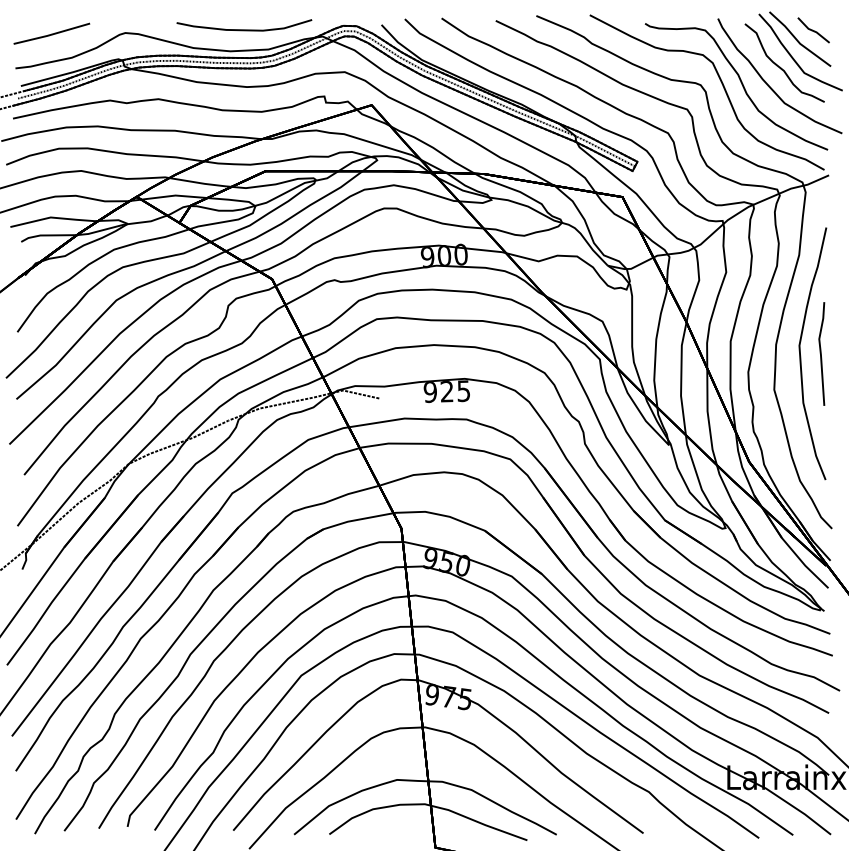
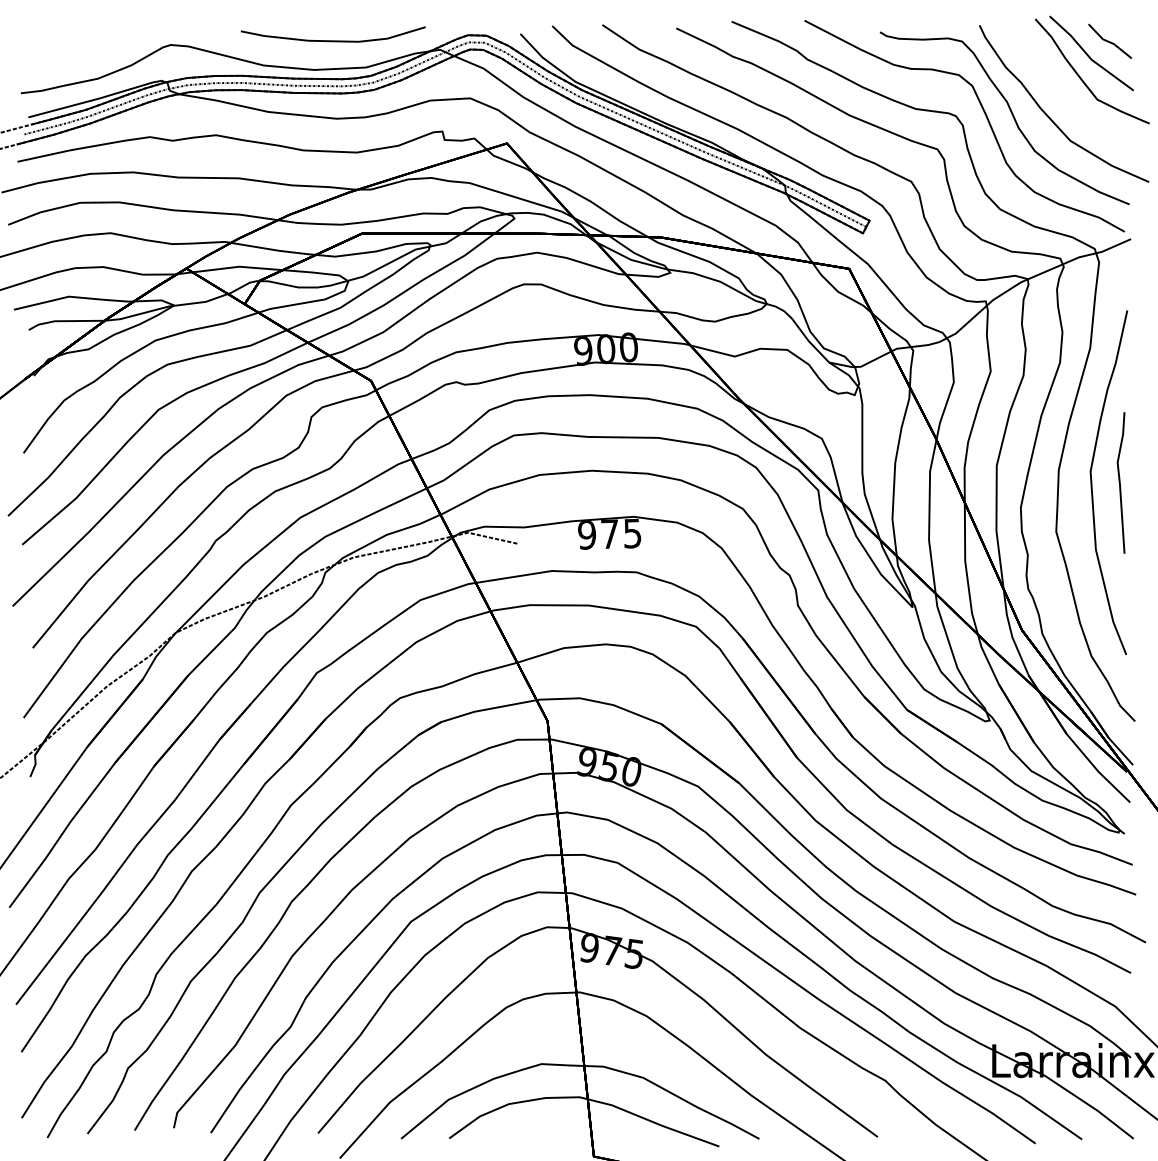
line: (51, 34) -> (70, 46), removed
part: (780, 67) -> (1064, 91), removed
text: (446, 391) -> (609, 533), 925 -> 975

